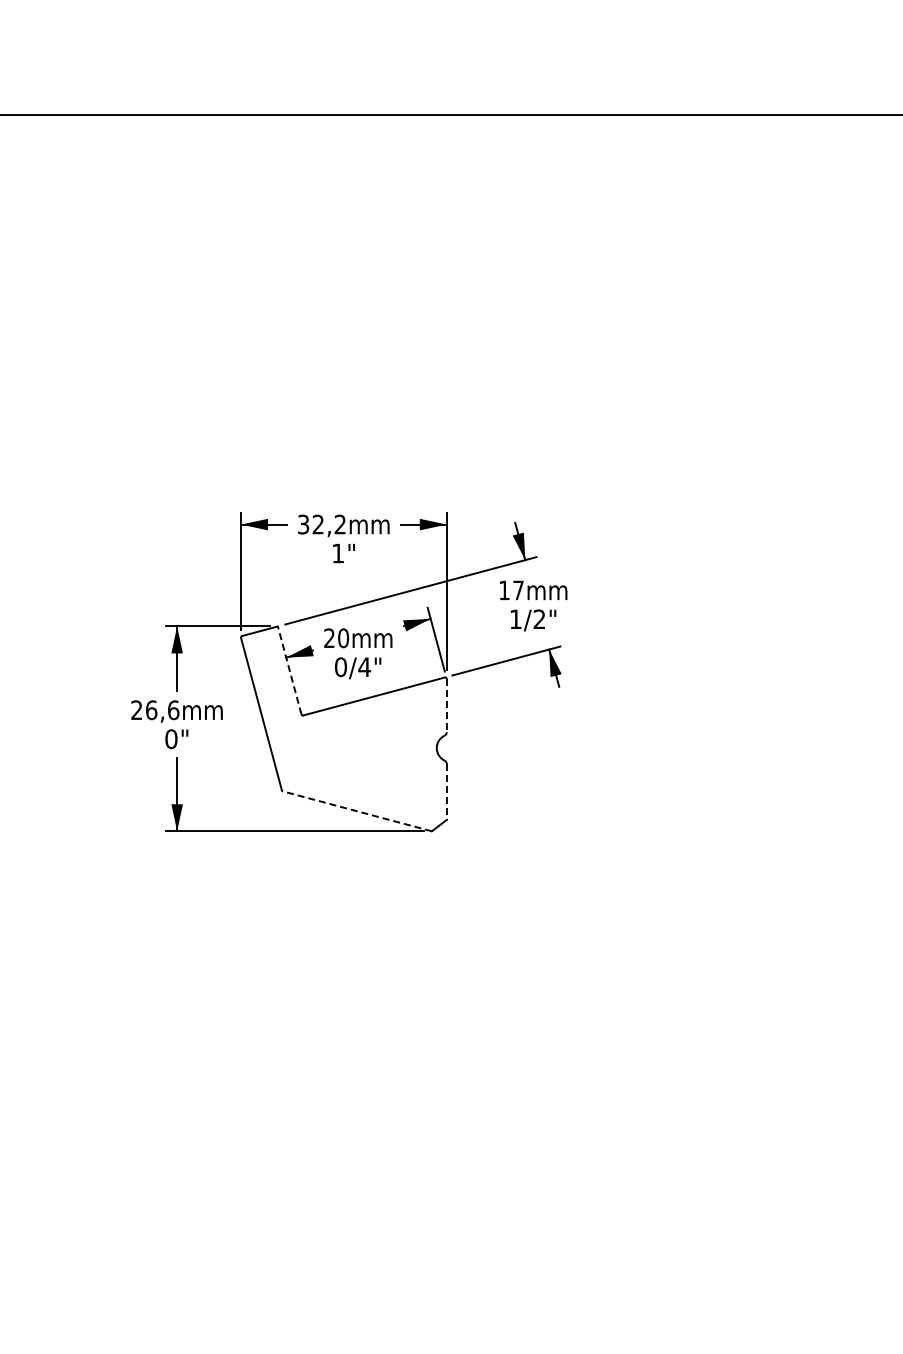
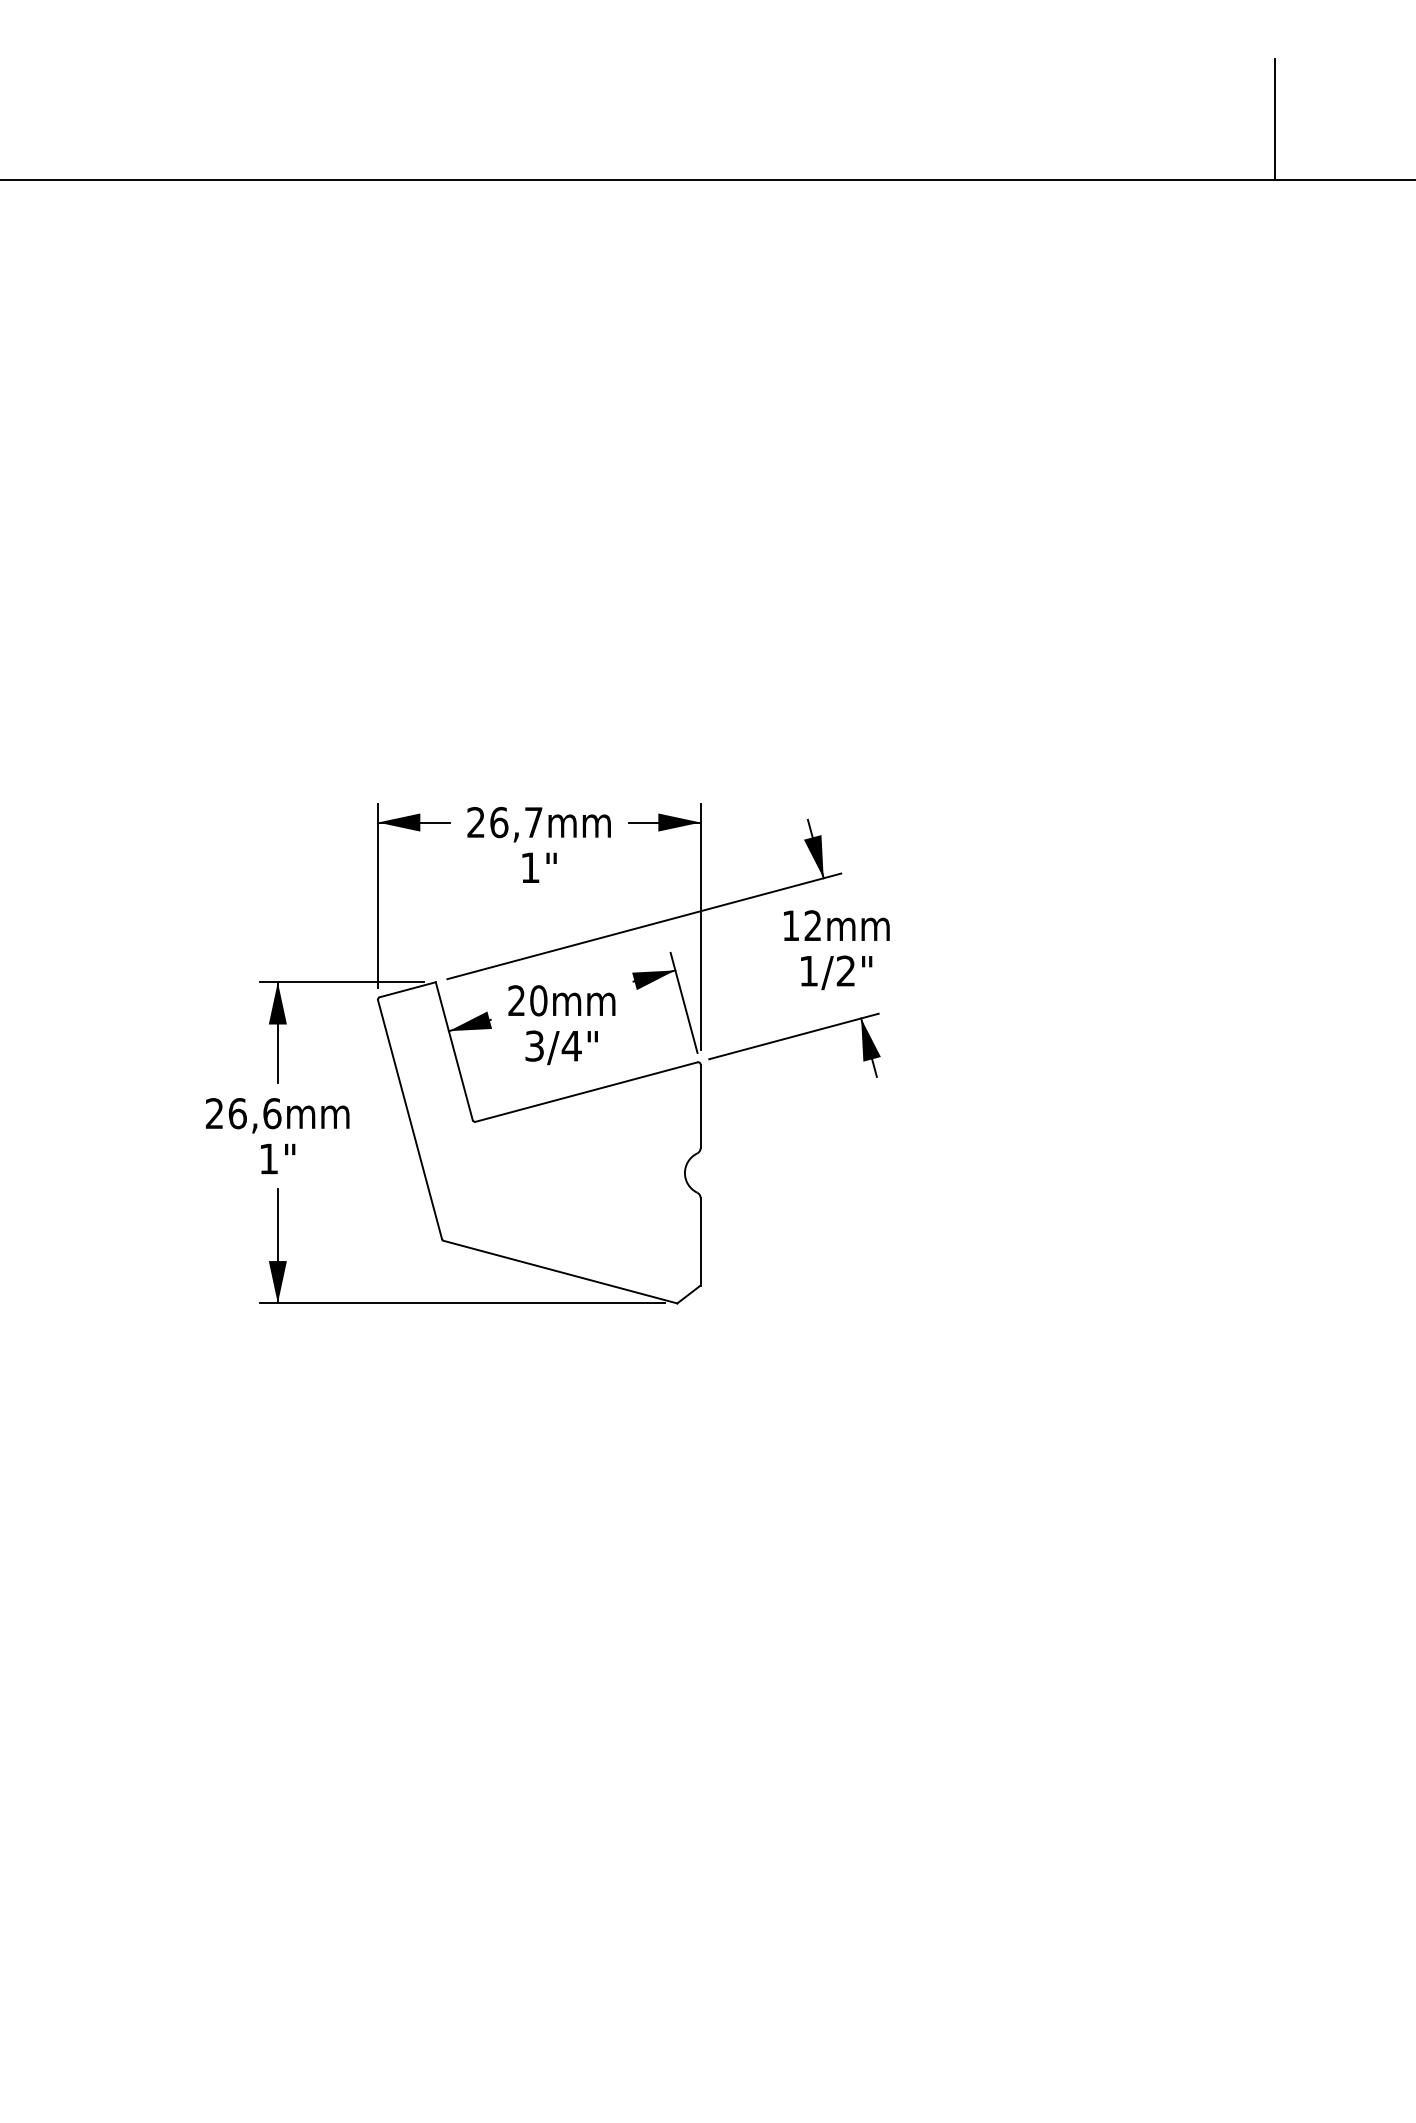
line: (812, 75) -> (1274, 118), added
text: (321, 524) -> (504, 822), 32,2 -> 26,7
text: (518, 590) -> (813, 925), 17 -> 12
text: (341, 667) -> (535, 1046), 0/4" -> 3/4"
line: (289, 670) -> (454, 1051), dashed -> solid
line: (446, 705) -> (700, 1106), dashed -> solid
text: (171, 739) -> (268, 1159), 0" -> 1"
line: (446, 792) -> (700, 1242), dashed -> solid
line: (356, 811) -> (559, 1272), dashed -> solid

